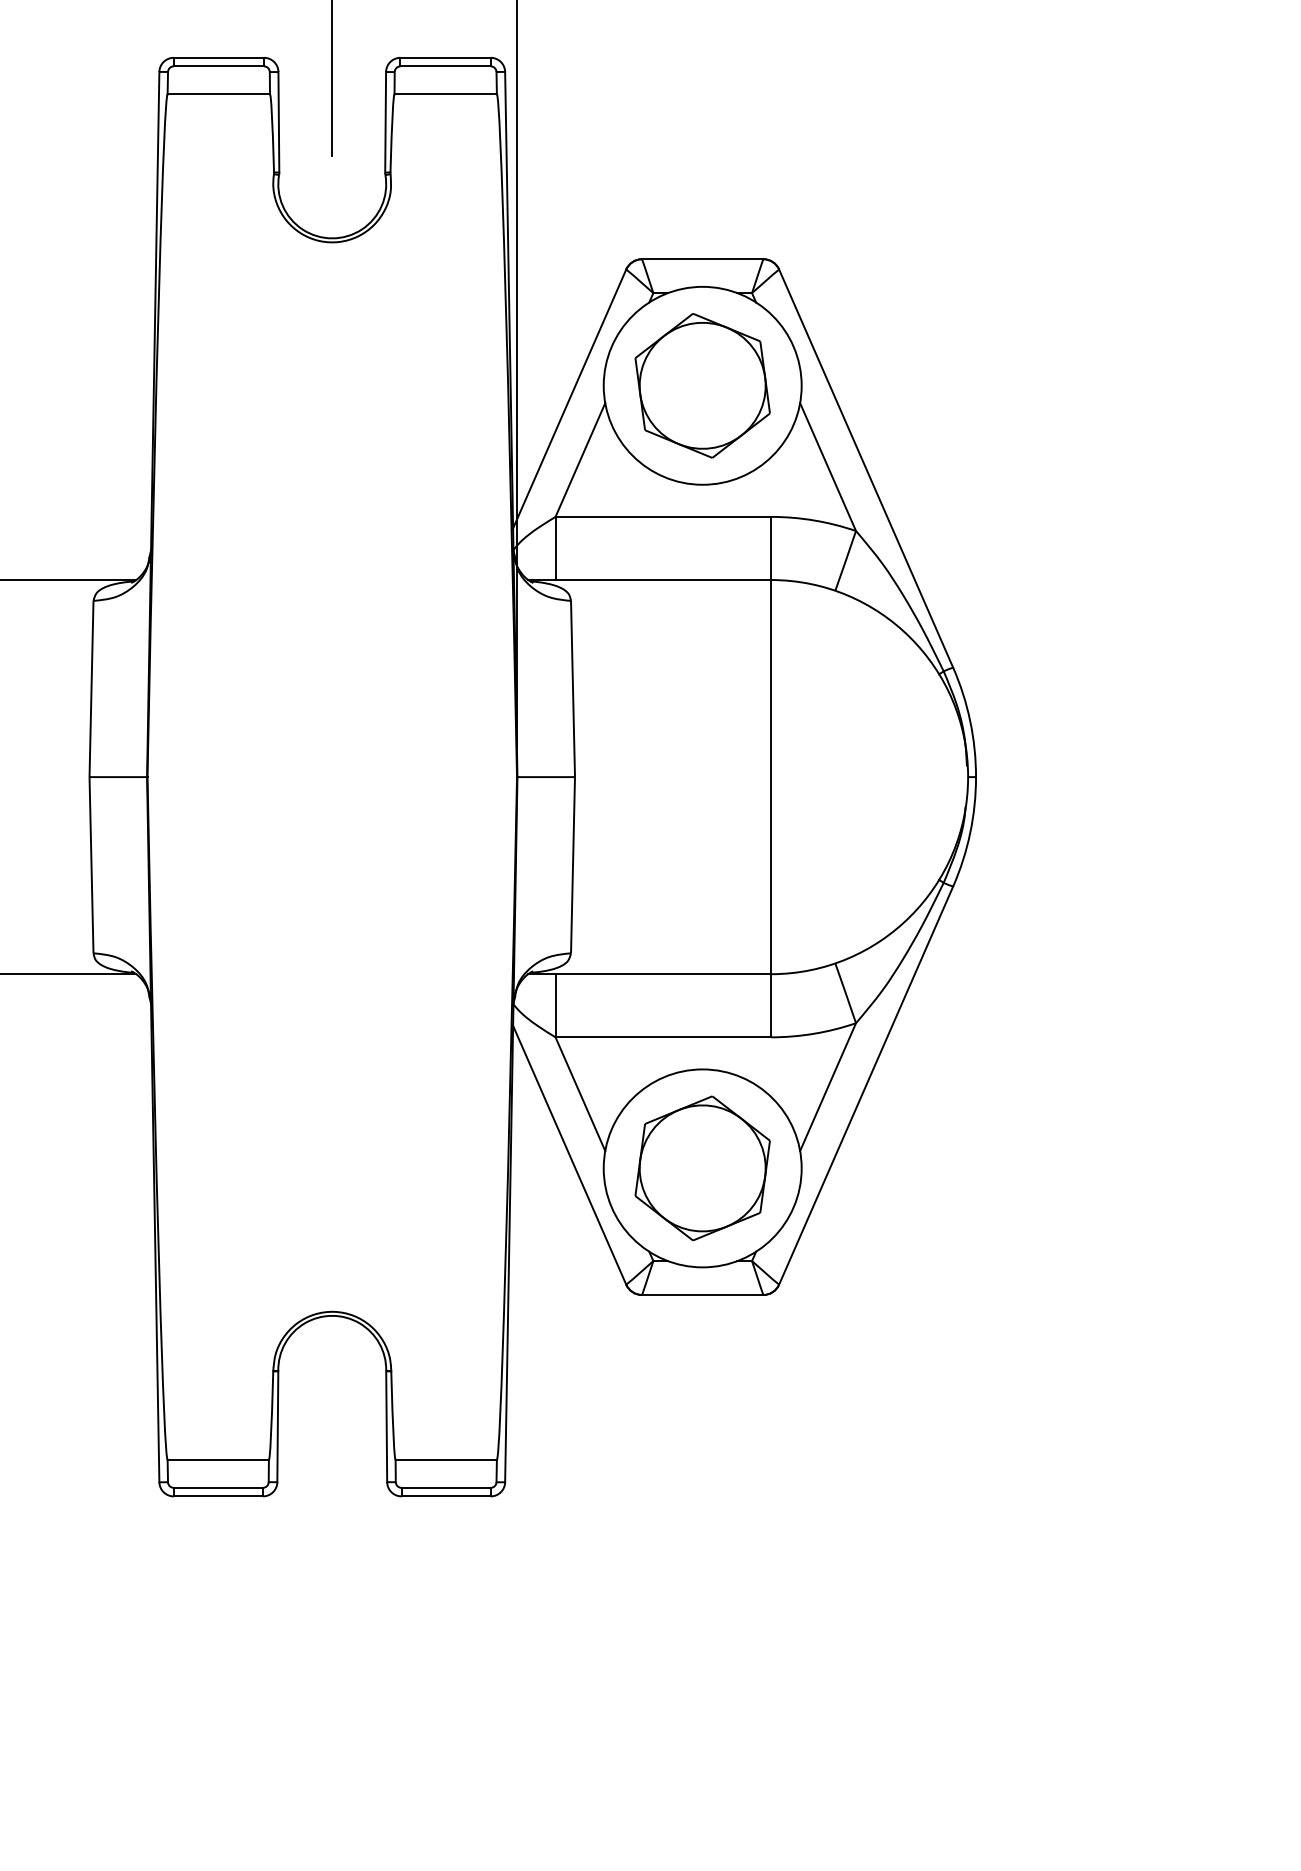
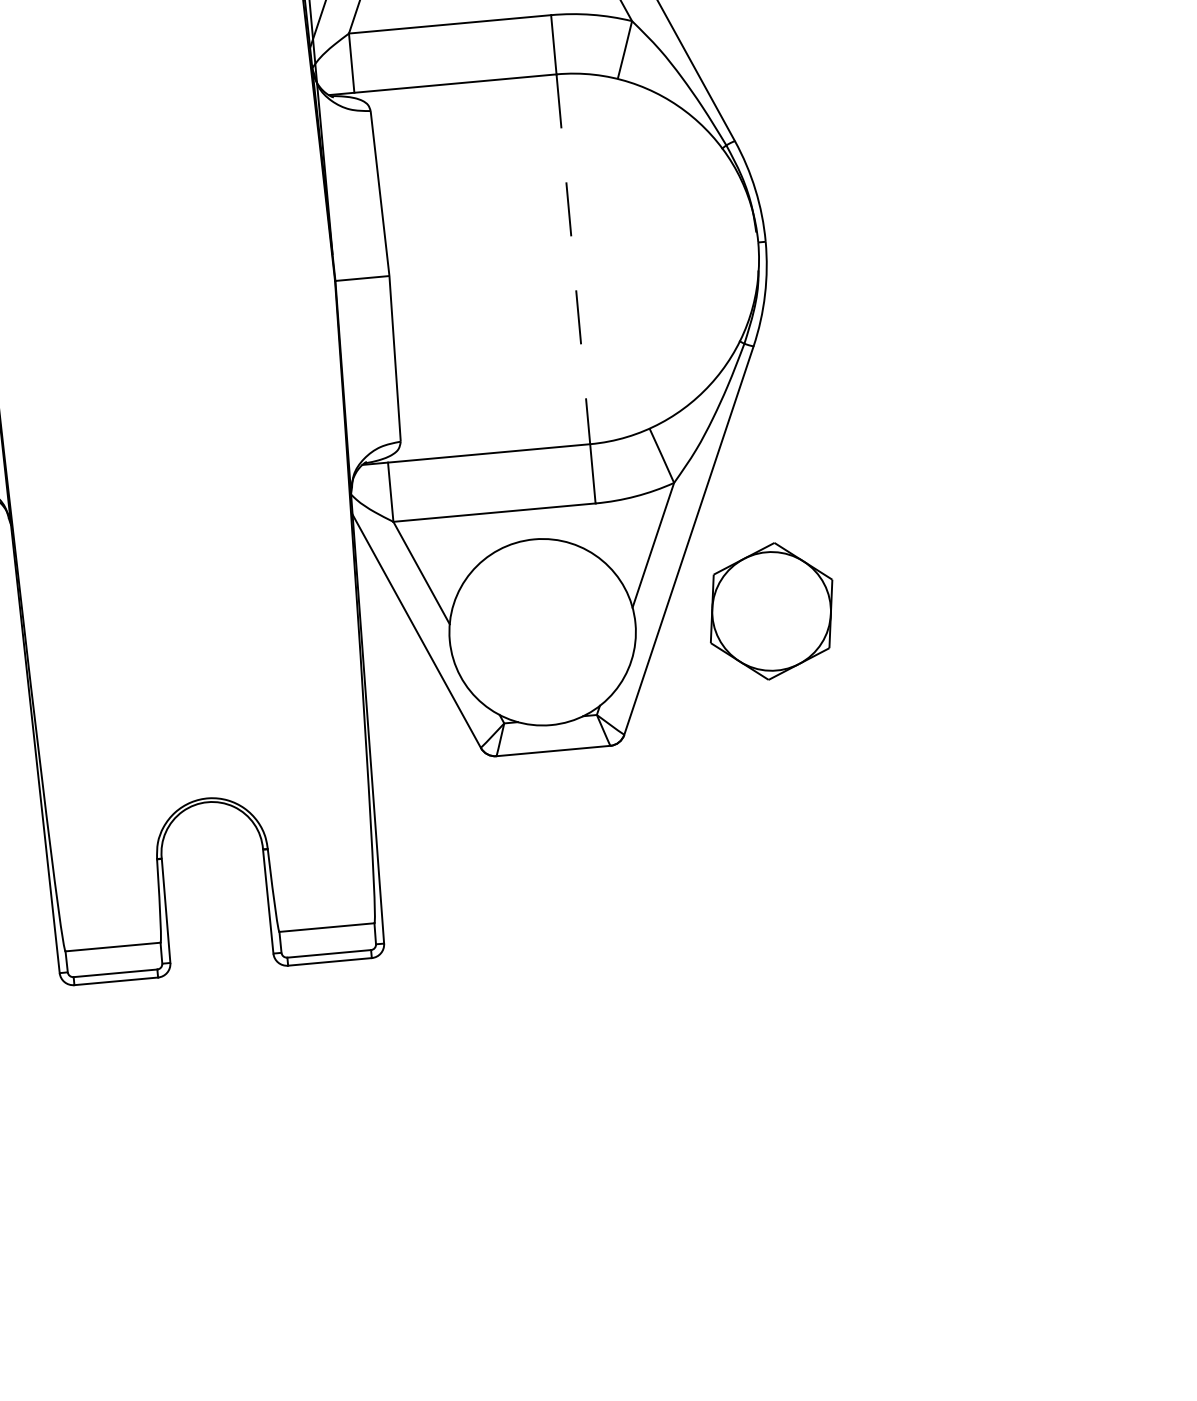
line: (771, 777) -> (573, 259), solid -> dashed
part: (702, 1168) -> (771, 611), moved

